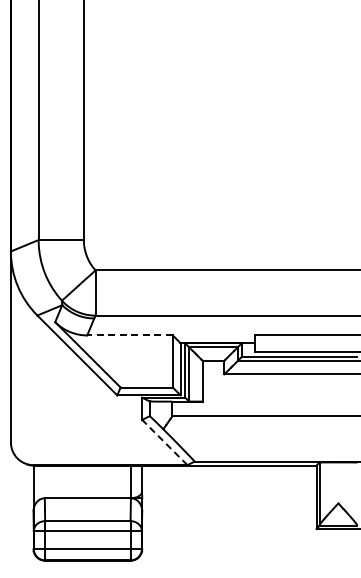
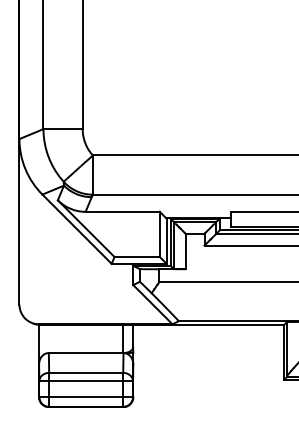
line: (130, 335) -> (123, 211), dashed -> solid
line: (164, 442) -> (152, 304), dashed -> solid

